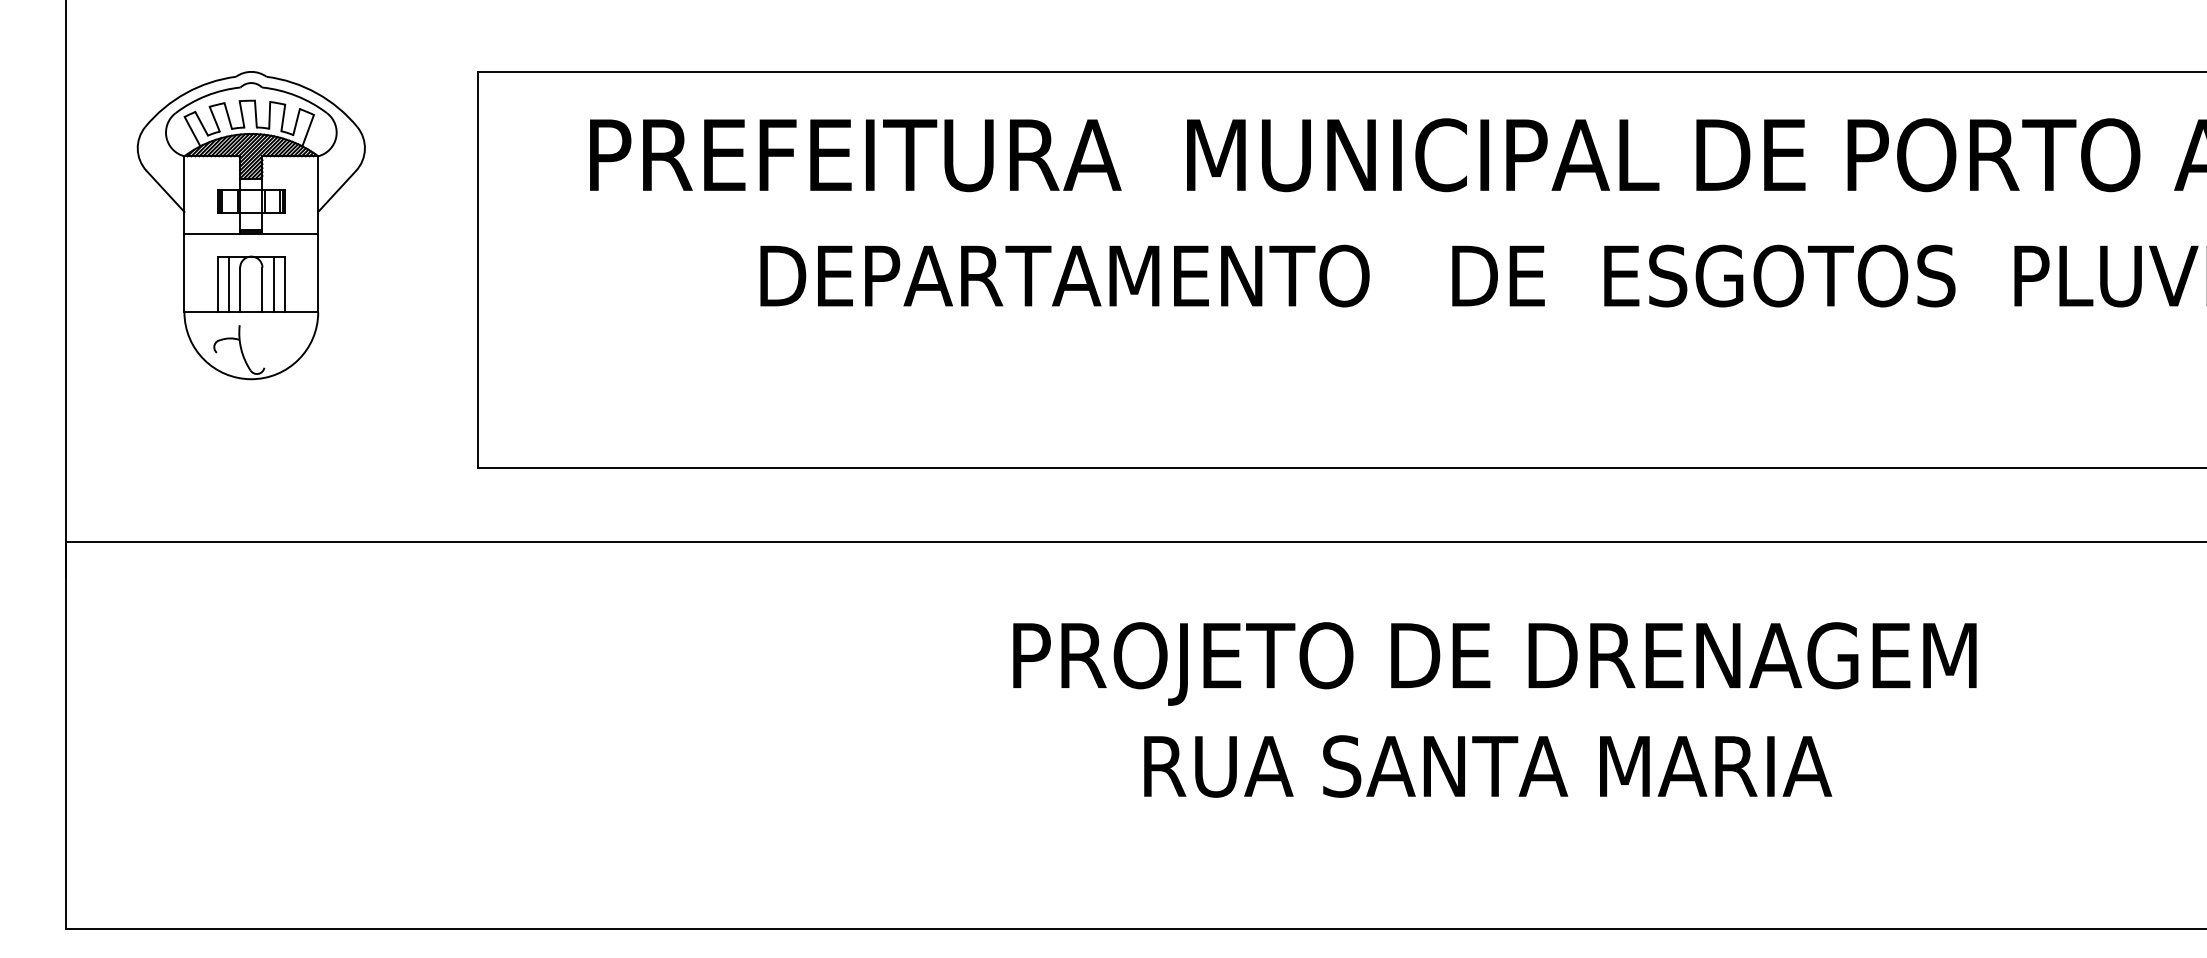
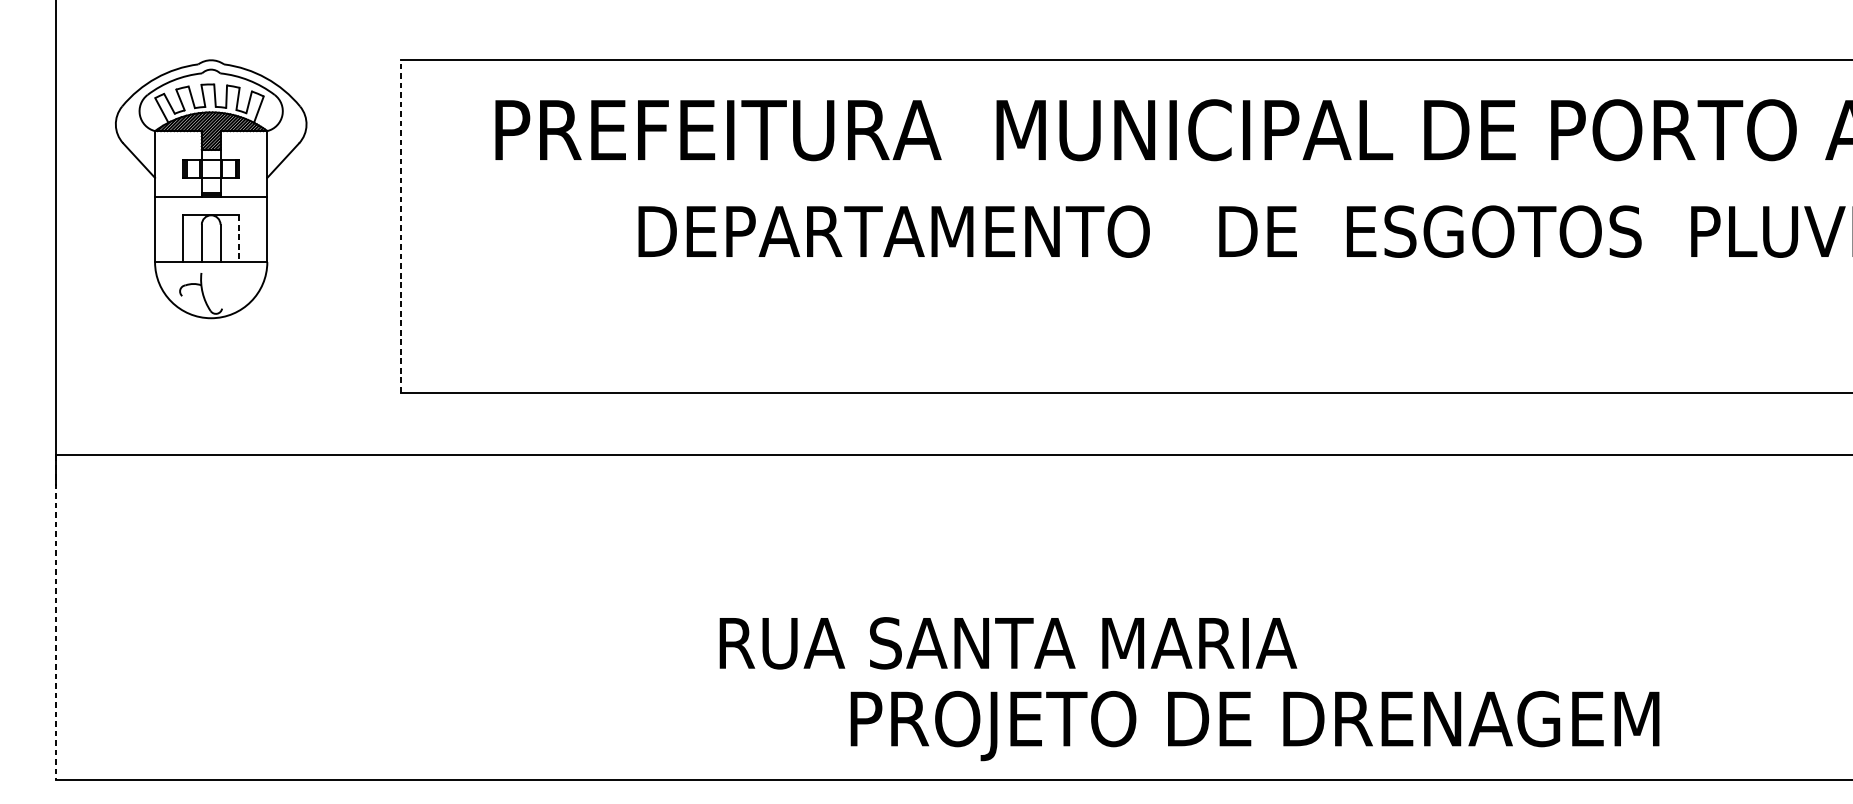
line: (477, 269) -> (401, 226), solid -> dashed
line: (229, 284) -> (192, 238), removed
line: (273, 284) -> (229, 238), removed
line: (284, 284) -> (239, 238), solid -> dashed
text: (1494, 663) -> (1254, 725), moved
line: (66, 736) -> (56, 618), solid -> dashed
text: (1488, 766) -> (1008, 643), moved

